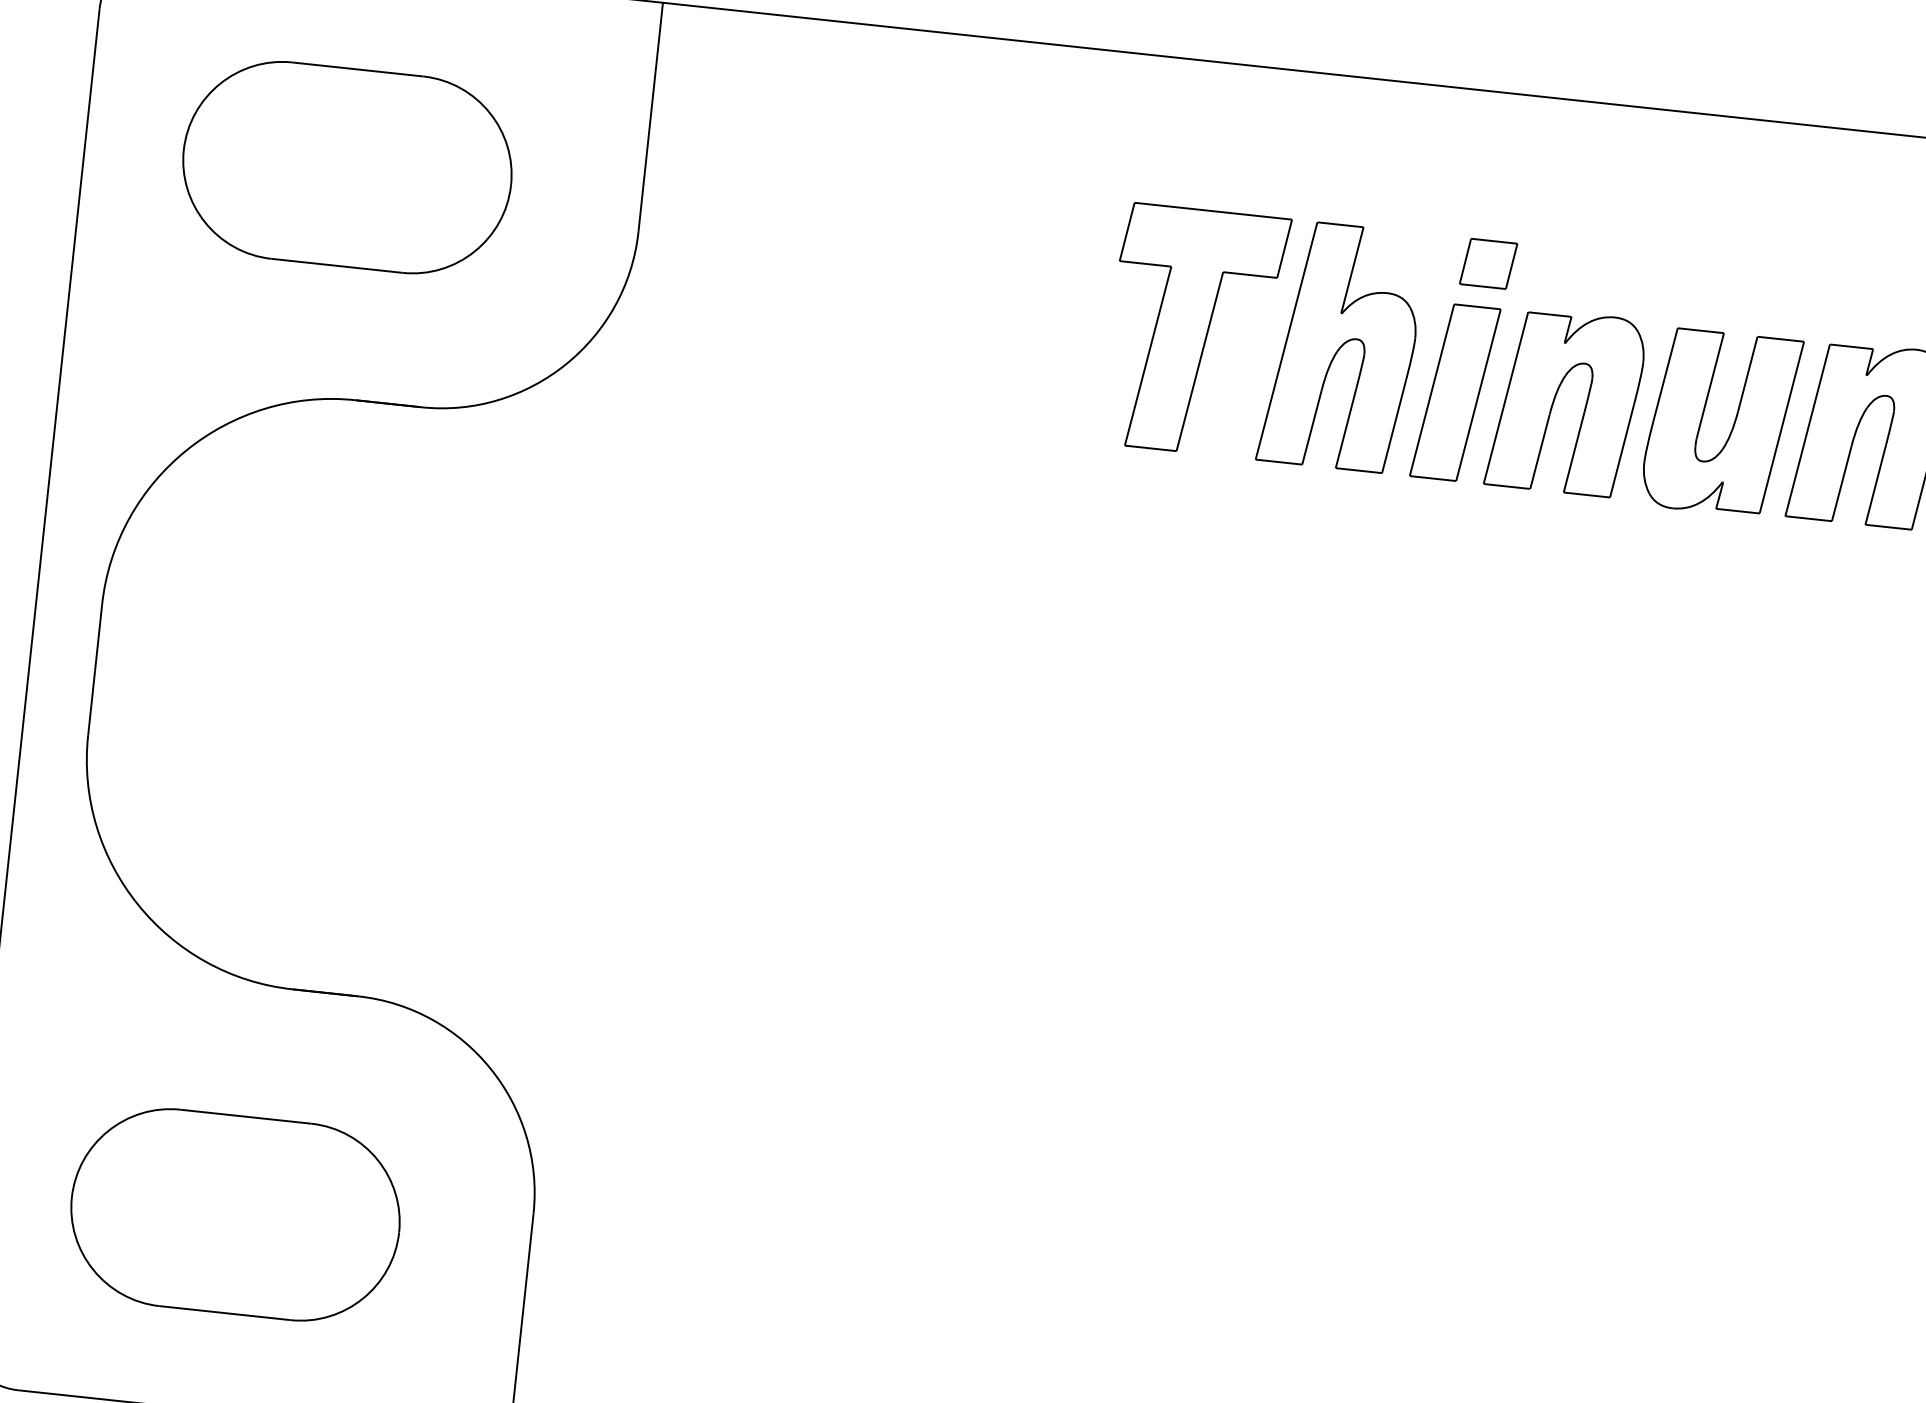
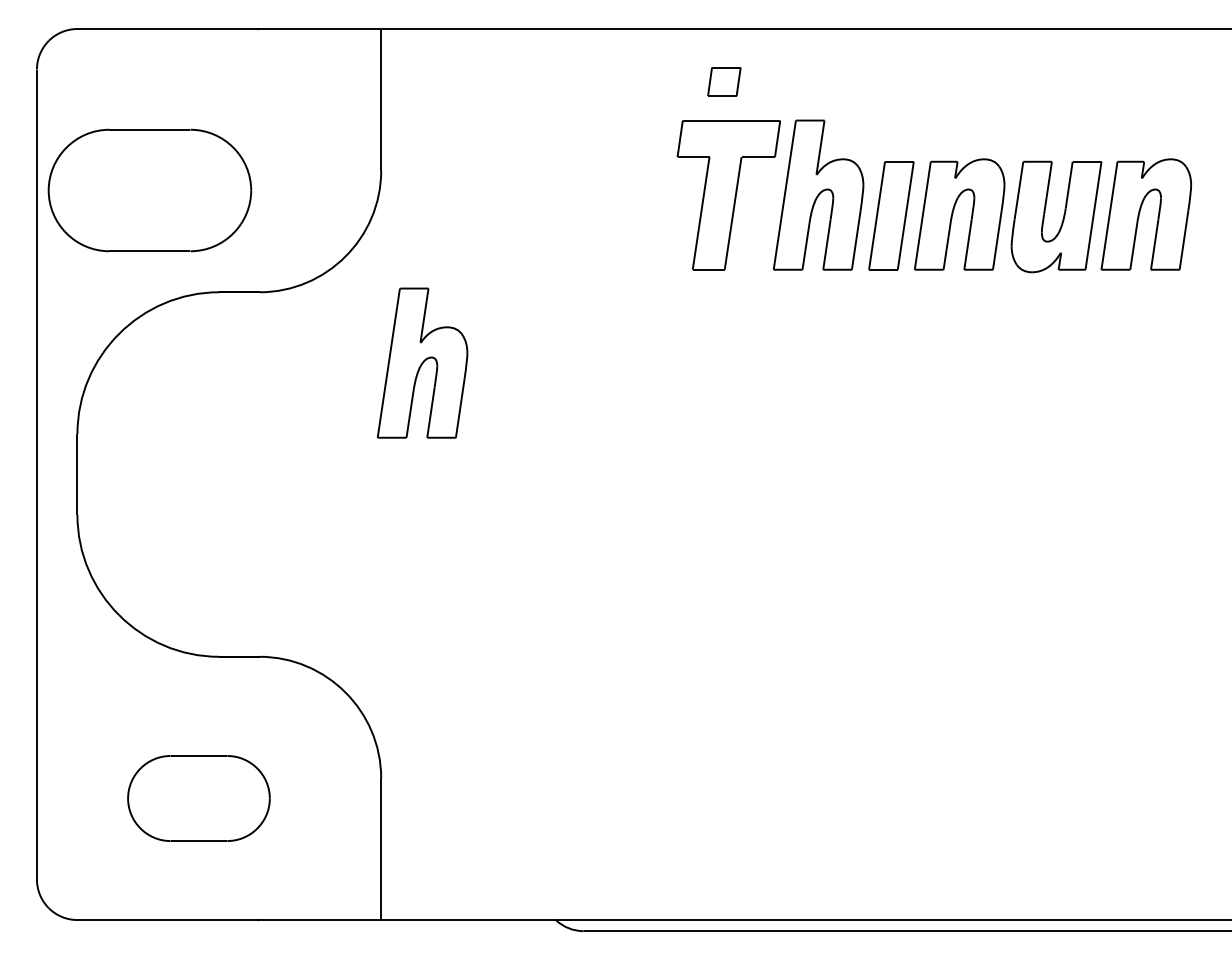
part: (346, 167) -> (149, 190), moved
part: (1488, 263) -> (724, 81), moved
part: (672, 548) -> (422, 362), added
part: (234, 1214) -> (198, 798), size x0.7

